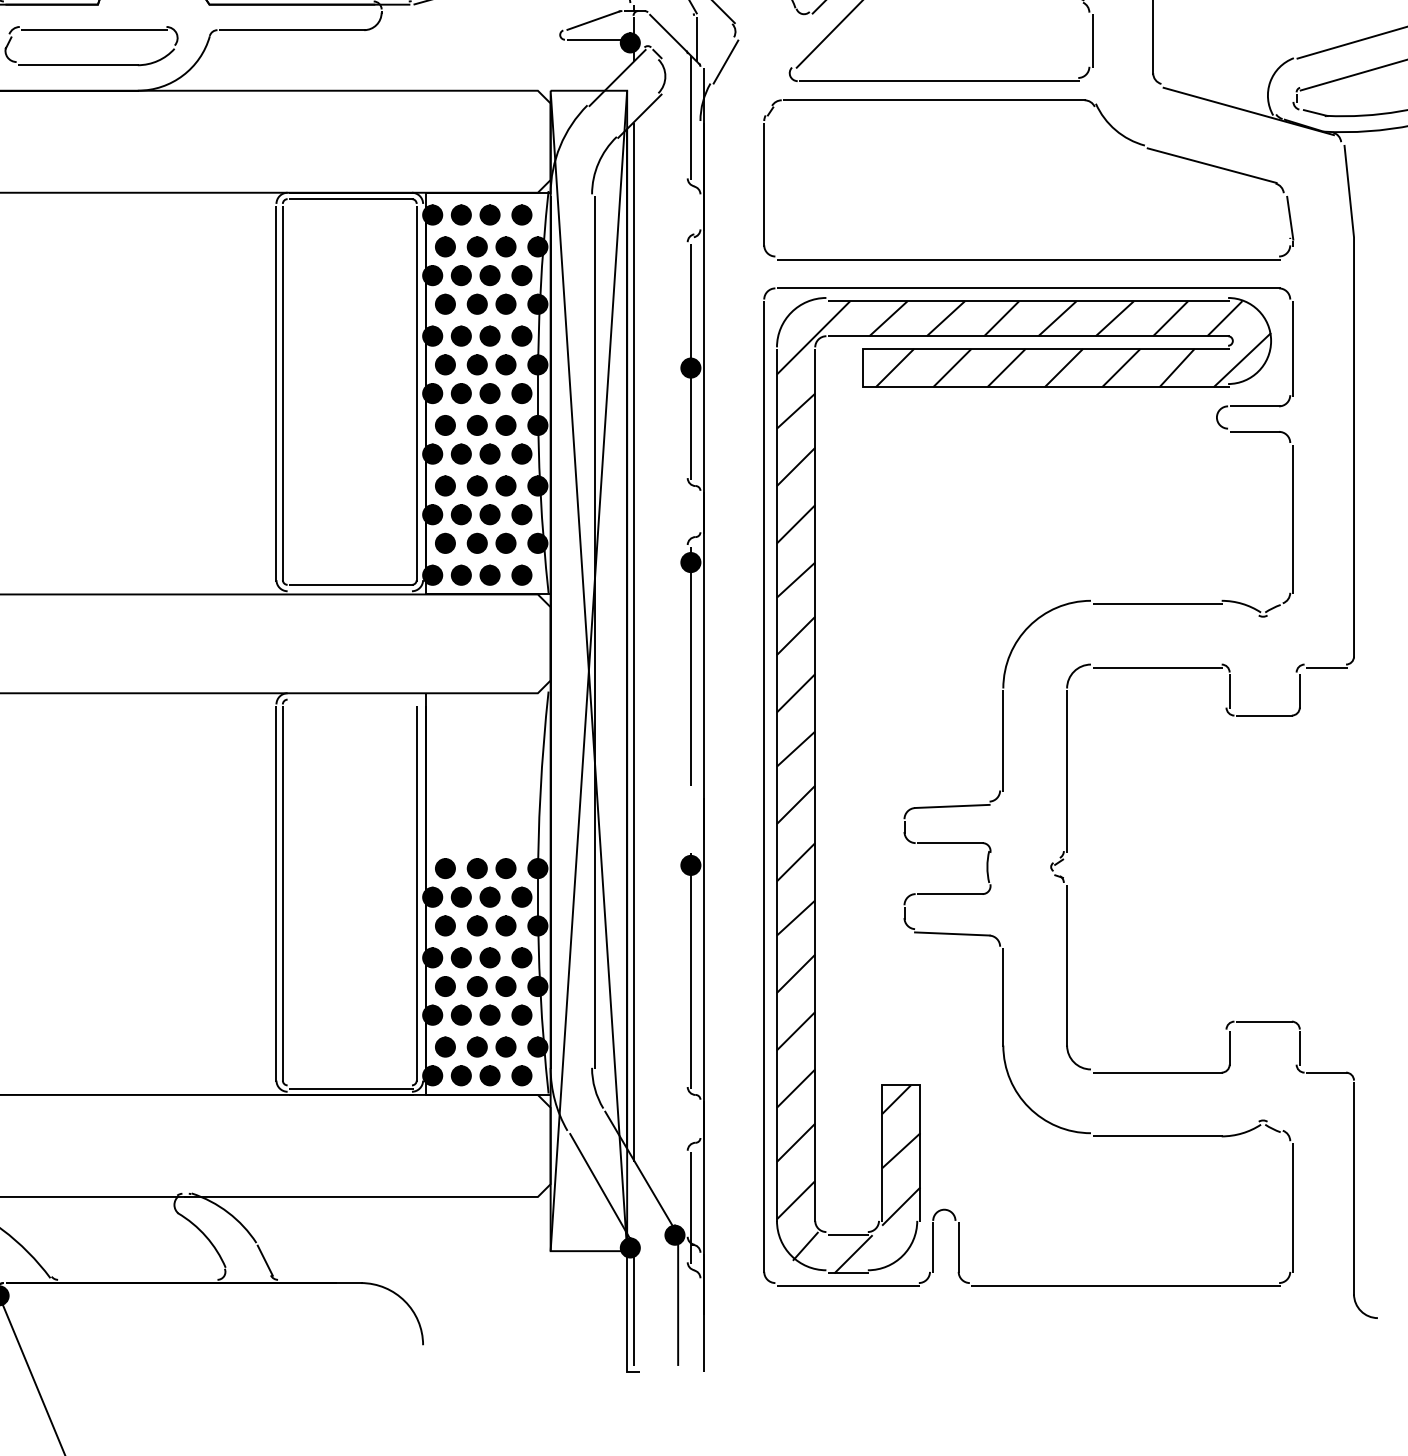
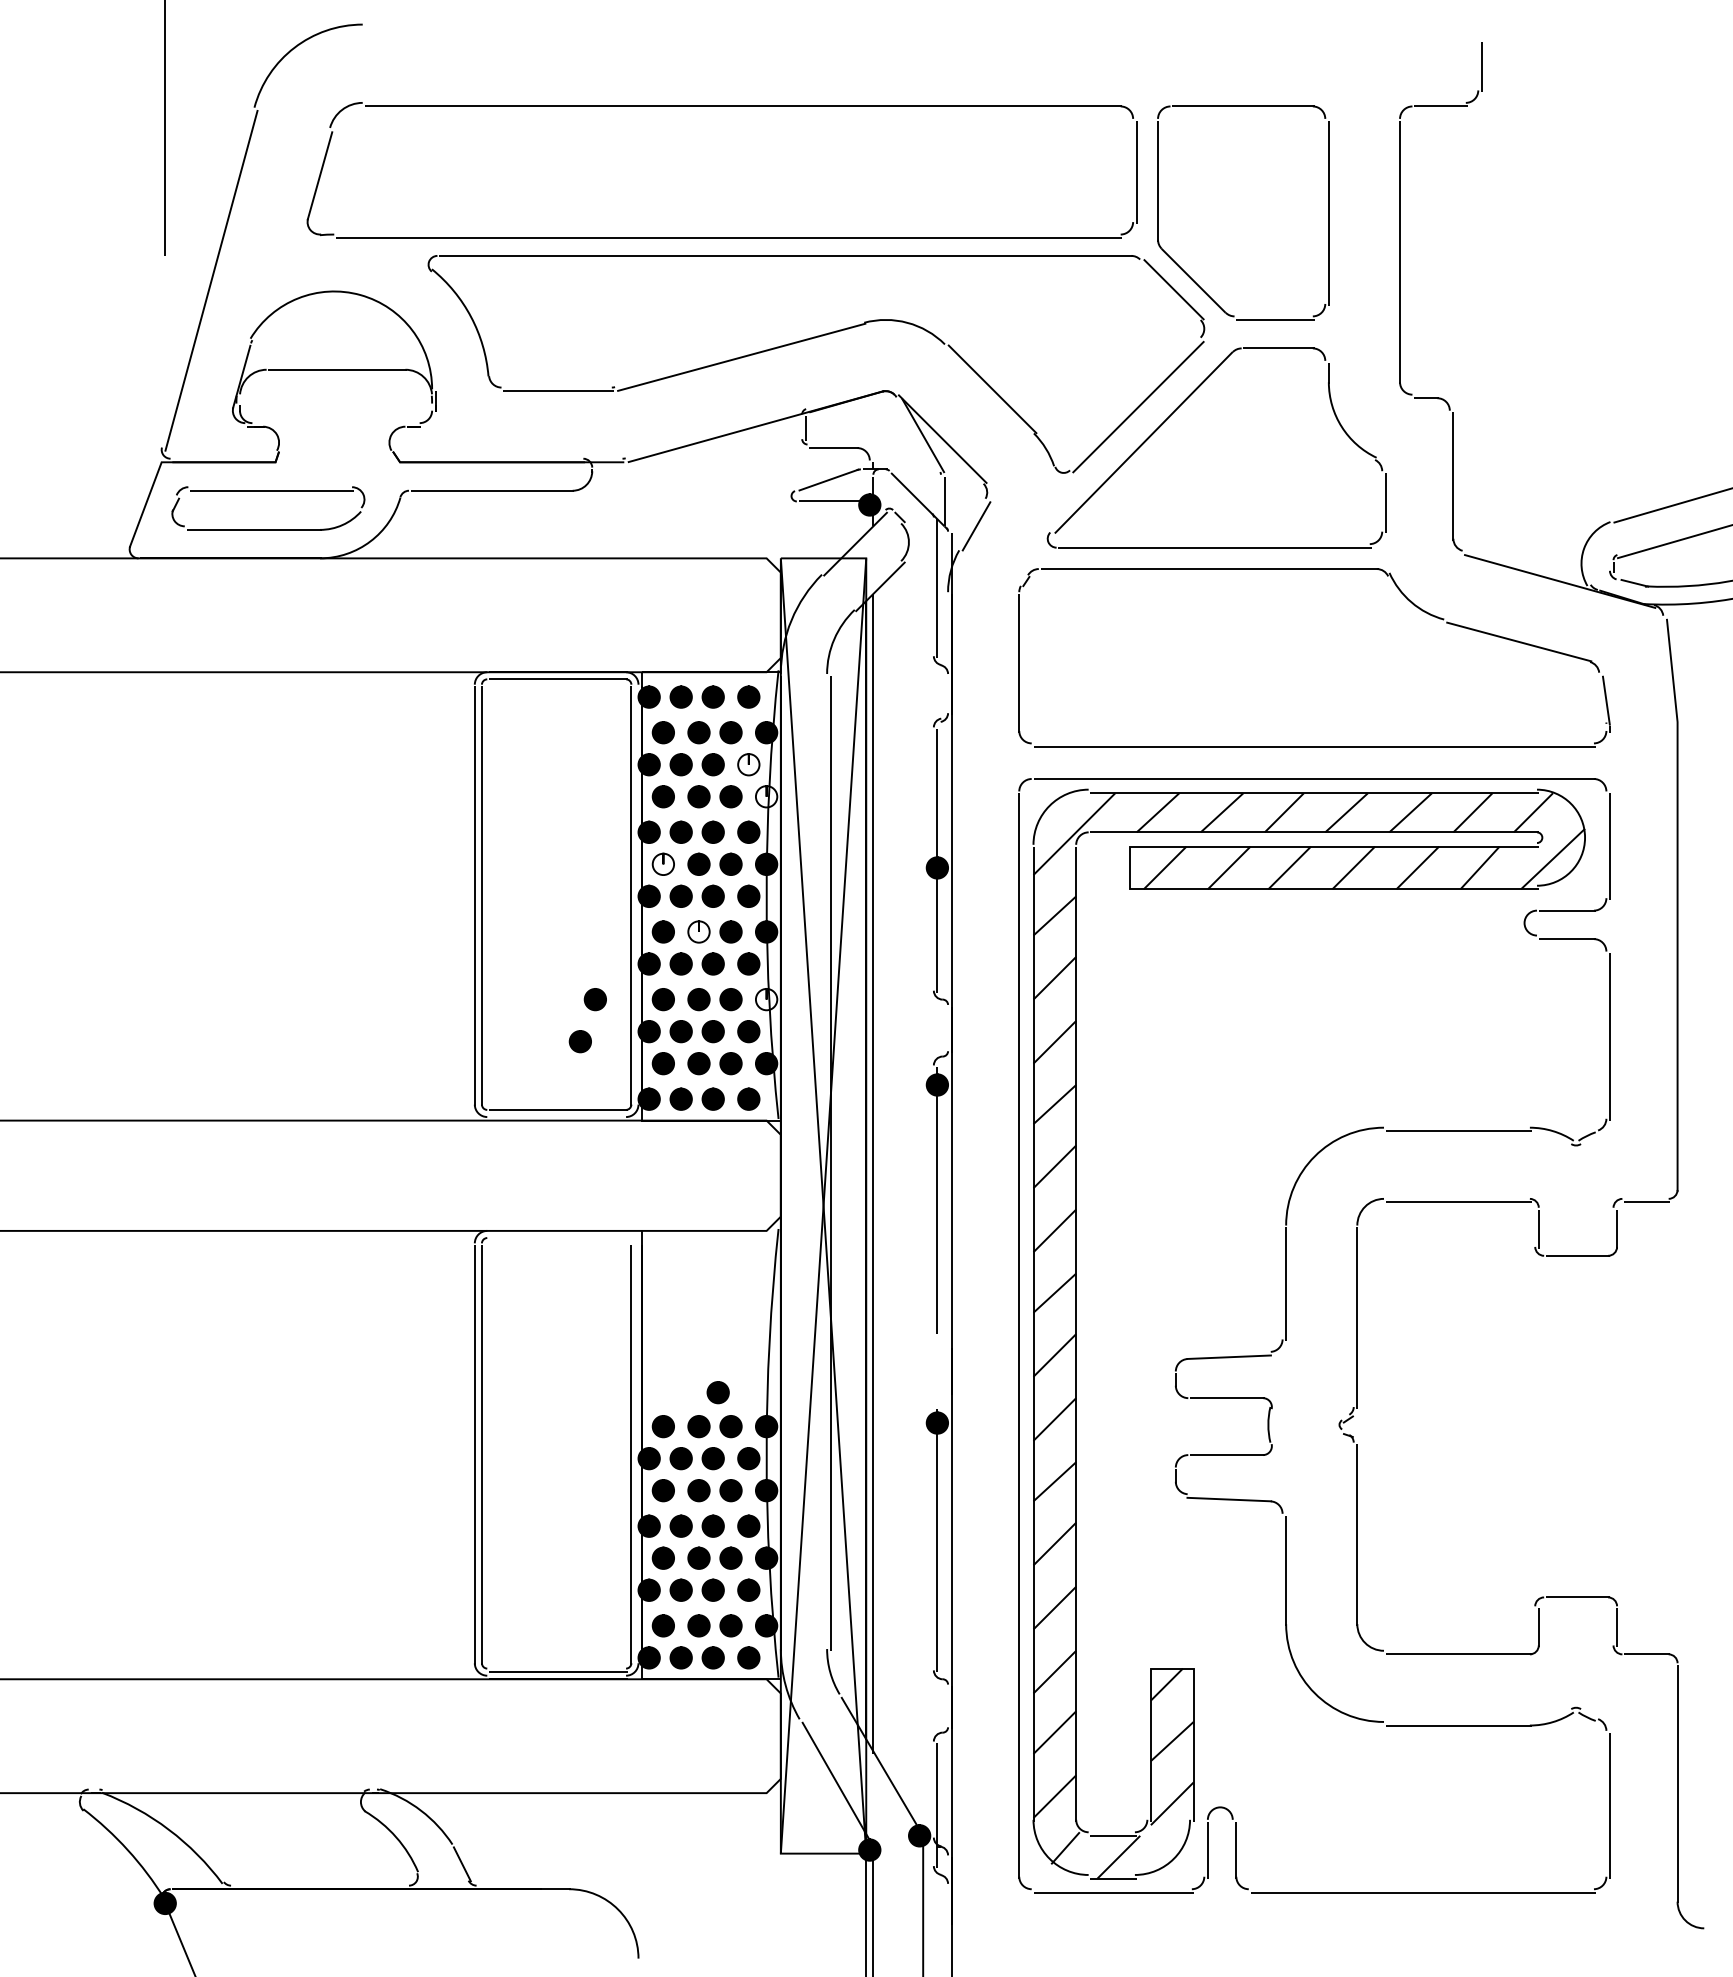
fill: (521, 275) -> (748, 764), removed
fill: (537, 304) -> (766, 796), removed
fill: (445, 365) -> (663, 864), removed
fill: (476, 425) -> (698, 931), removed
part: (383, 485) -> (594, 999), added
fill: (537, 485) -> (766, 999), removed
part: (370, 523) -> (579, 1041), added
part: (493, 838) -> (717, 1392), added

